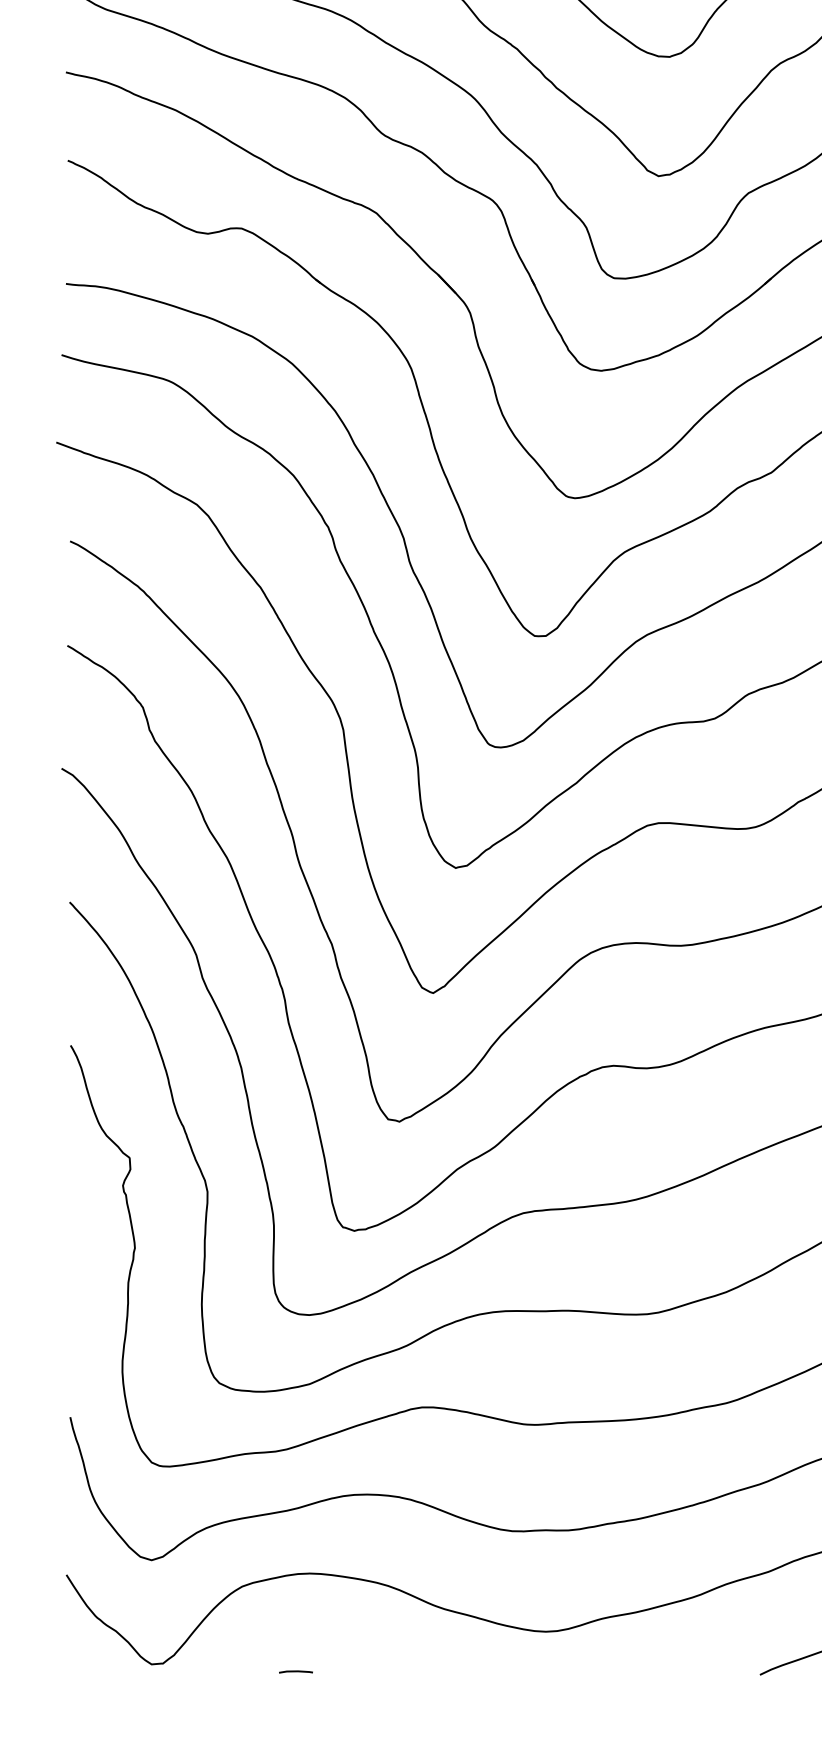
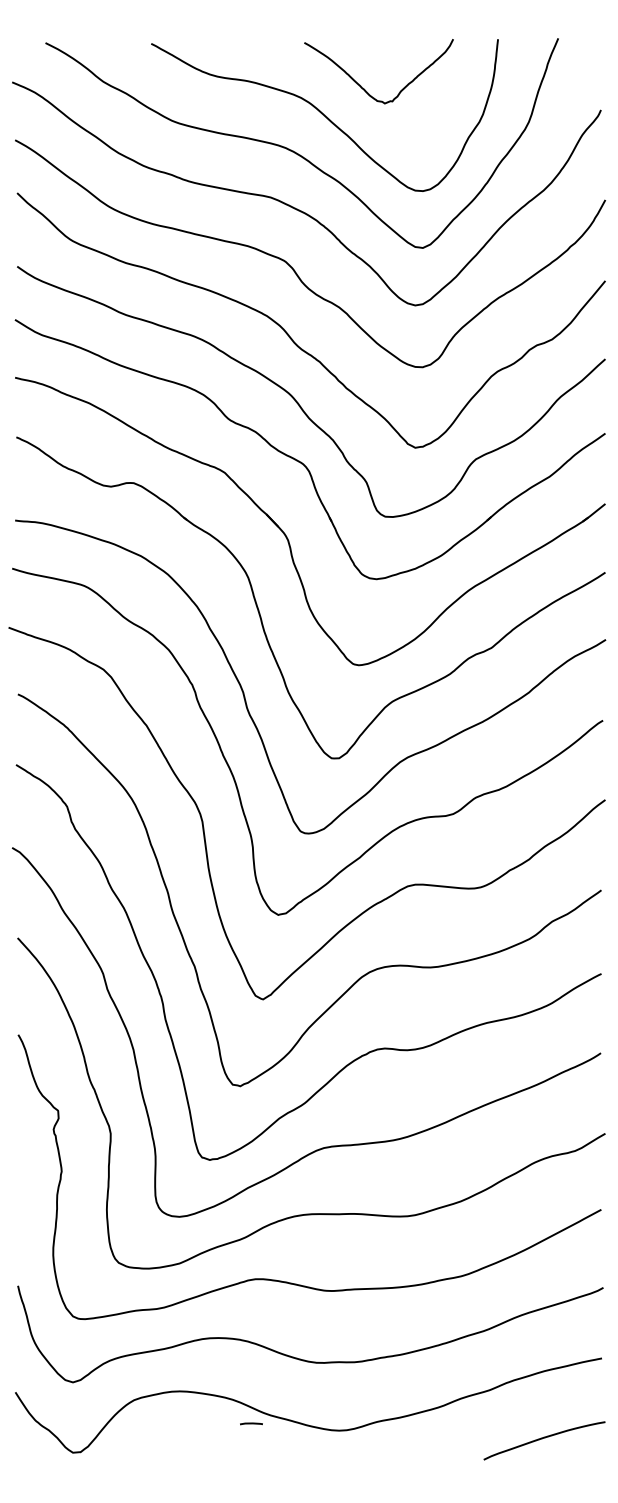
line: (296, 1671) -> (251, 1423), moved

